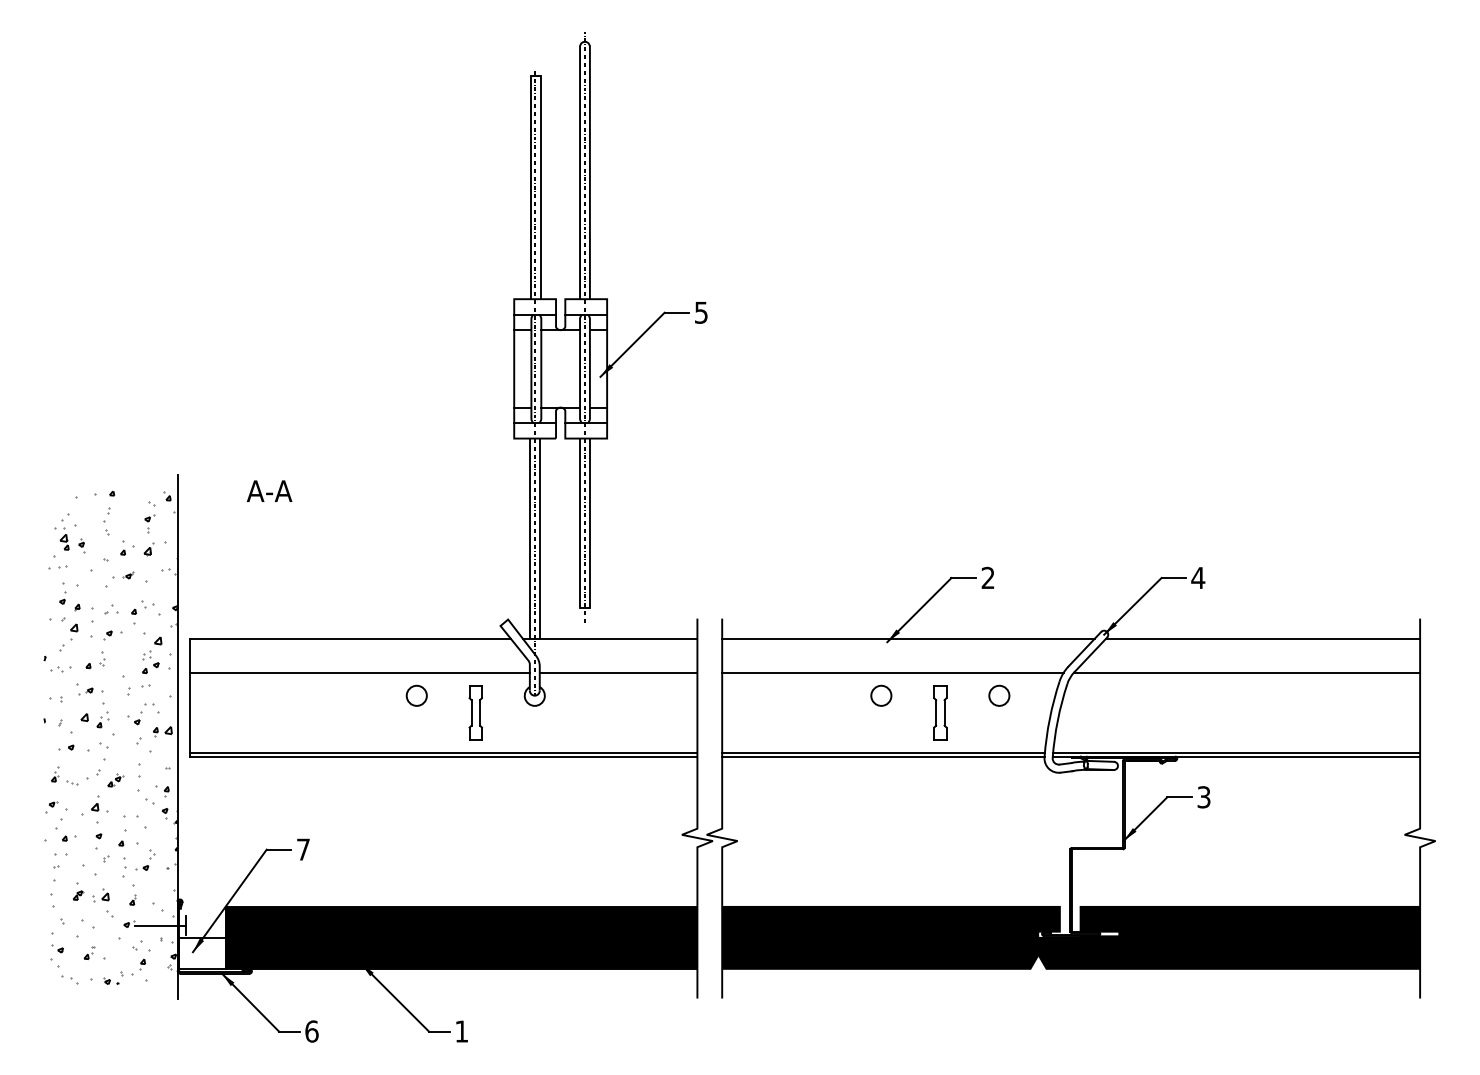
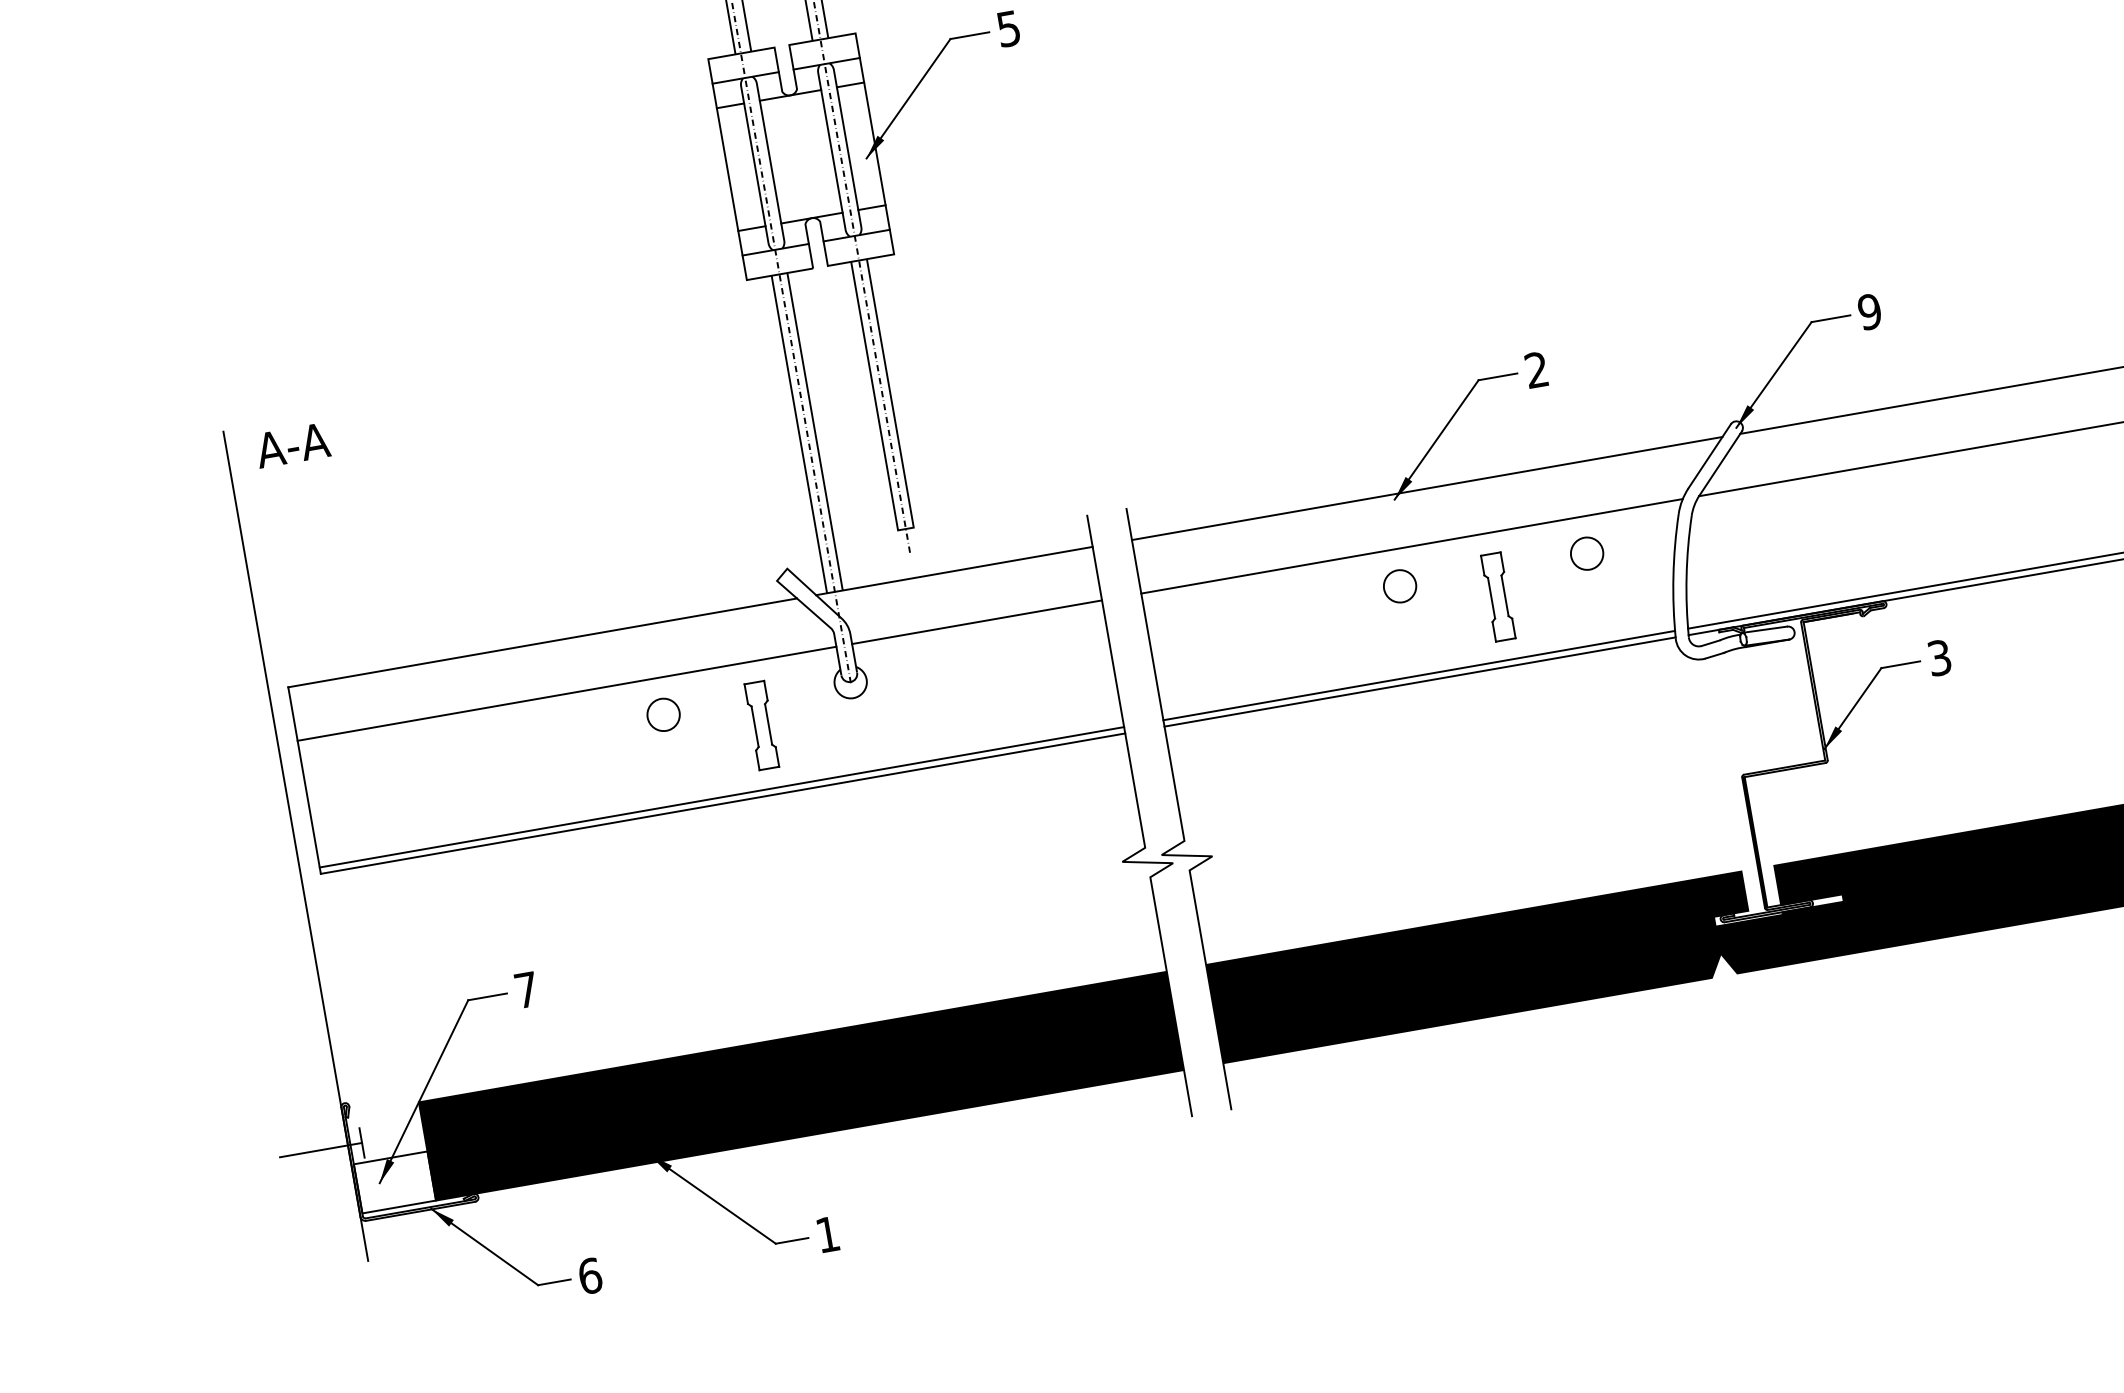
text: (269, 490) -> (292, 444), moved
text: (1198, 577) -> (1870, 311), 4 -> 9
hatch: (110, 737) -> (189, 865), removed

